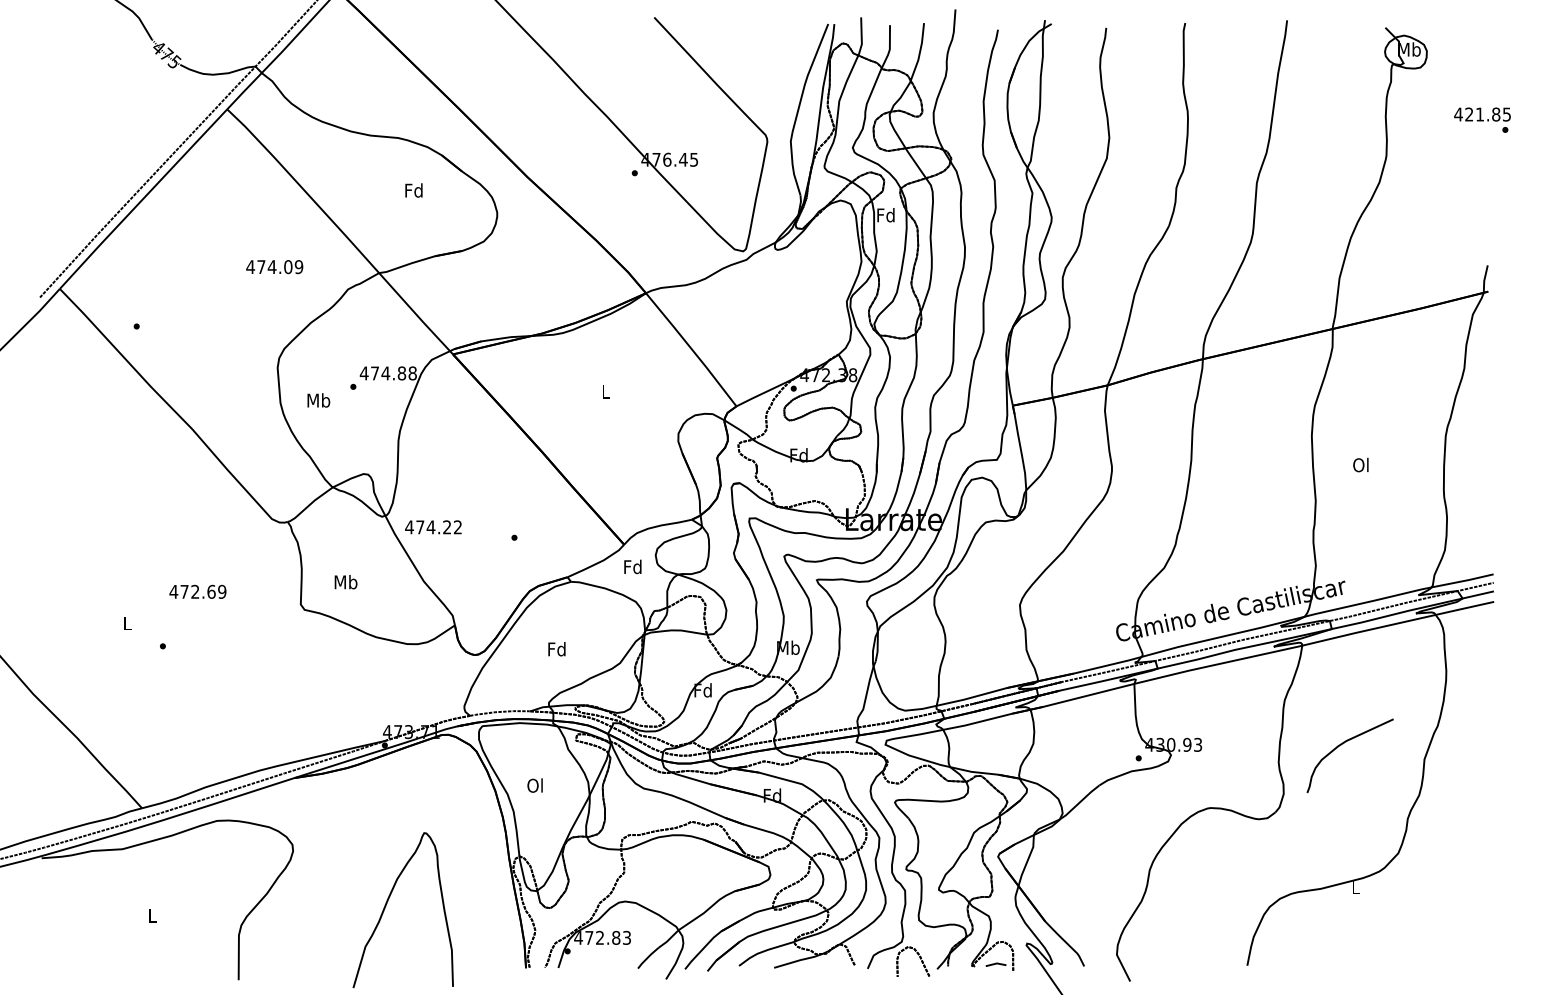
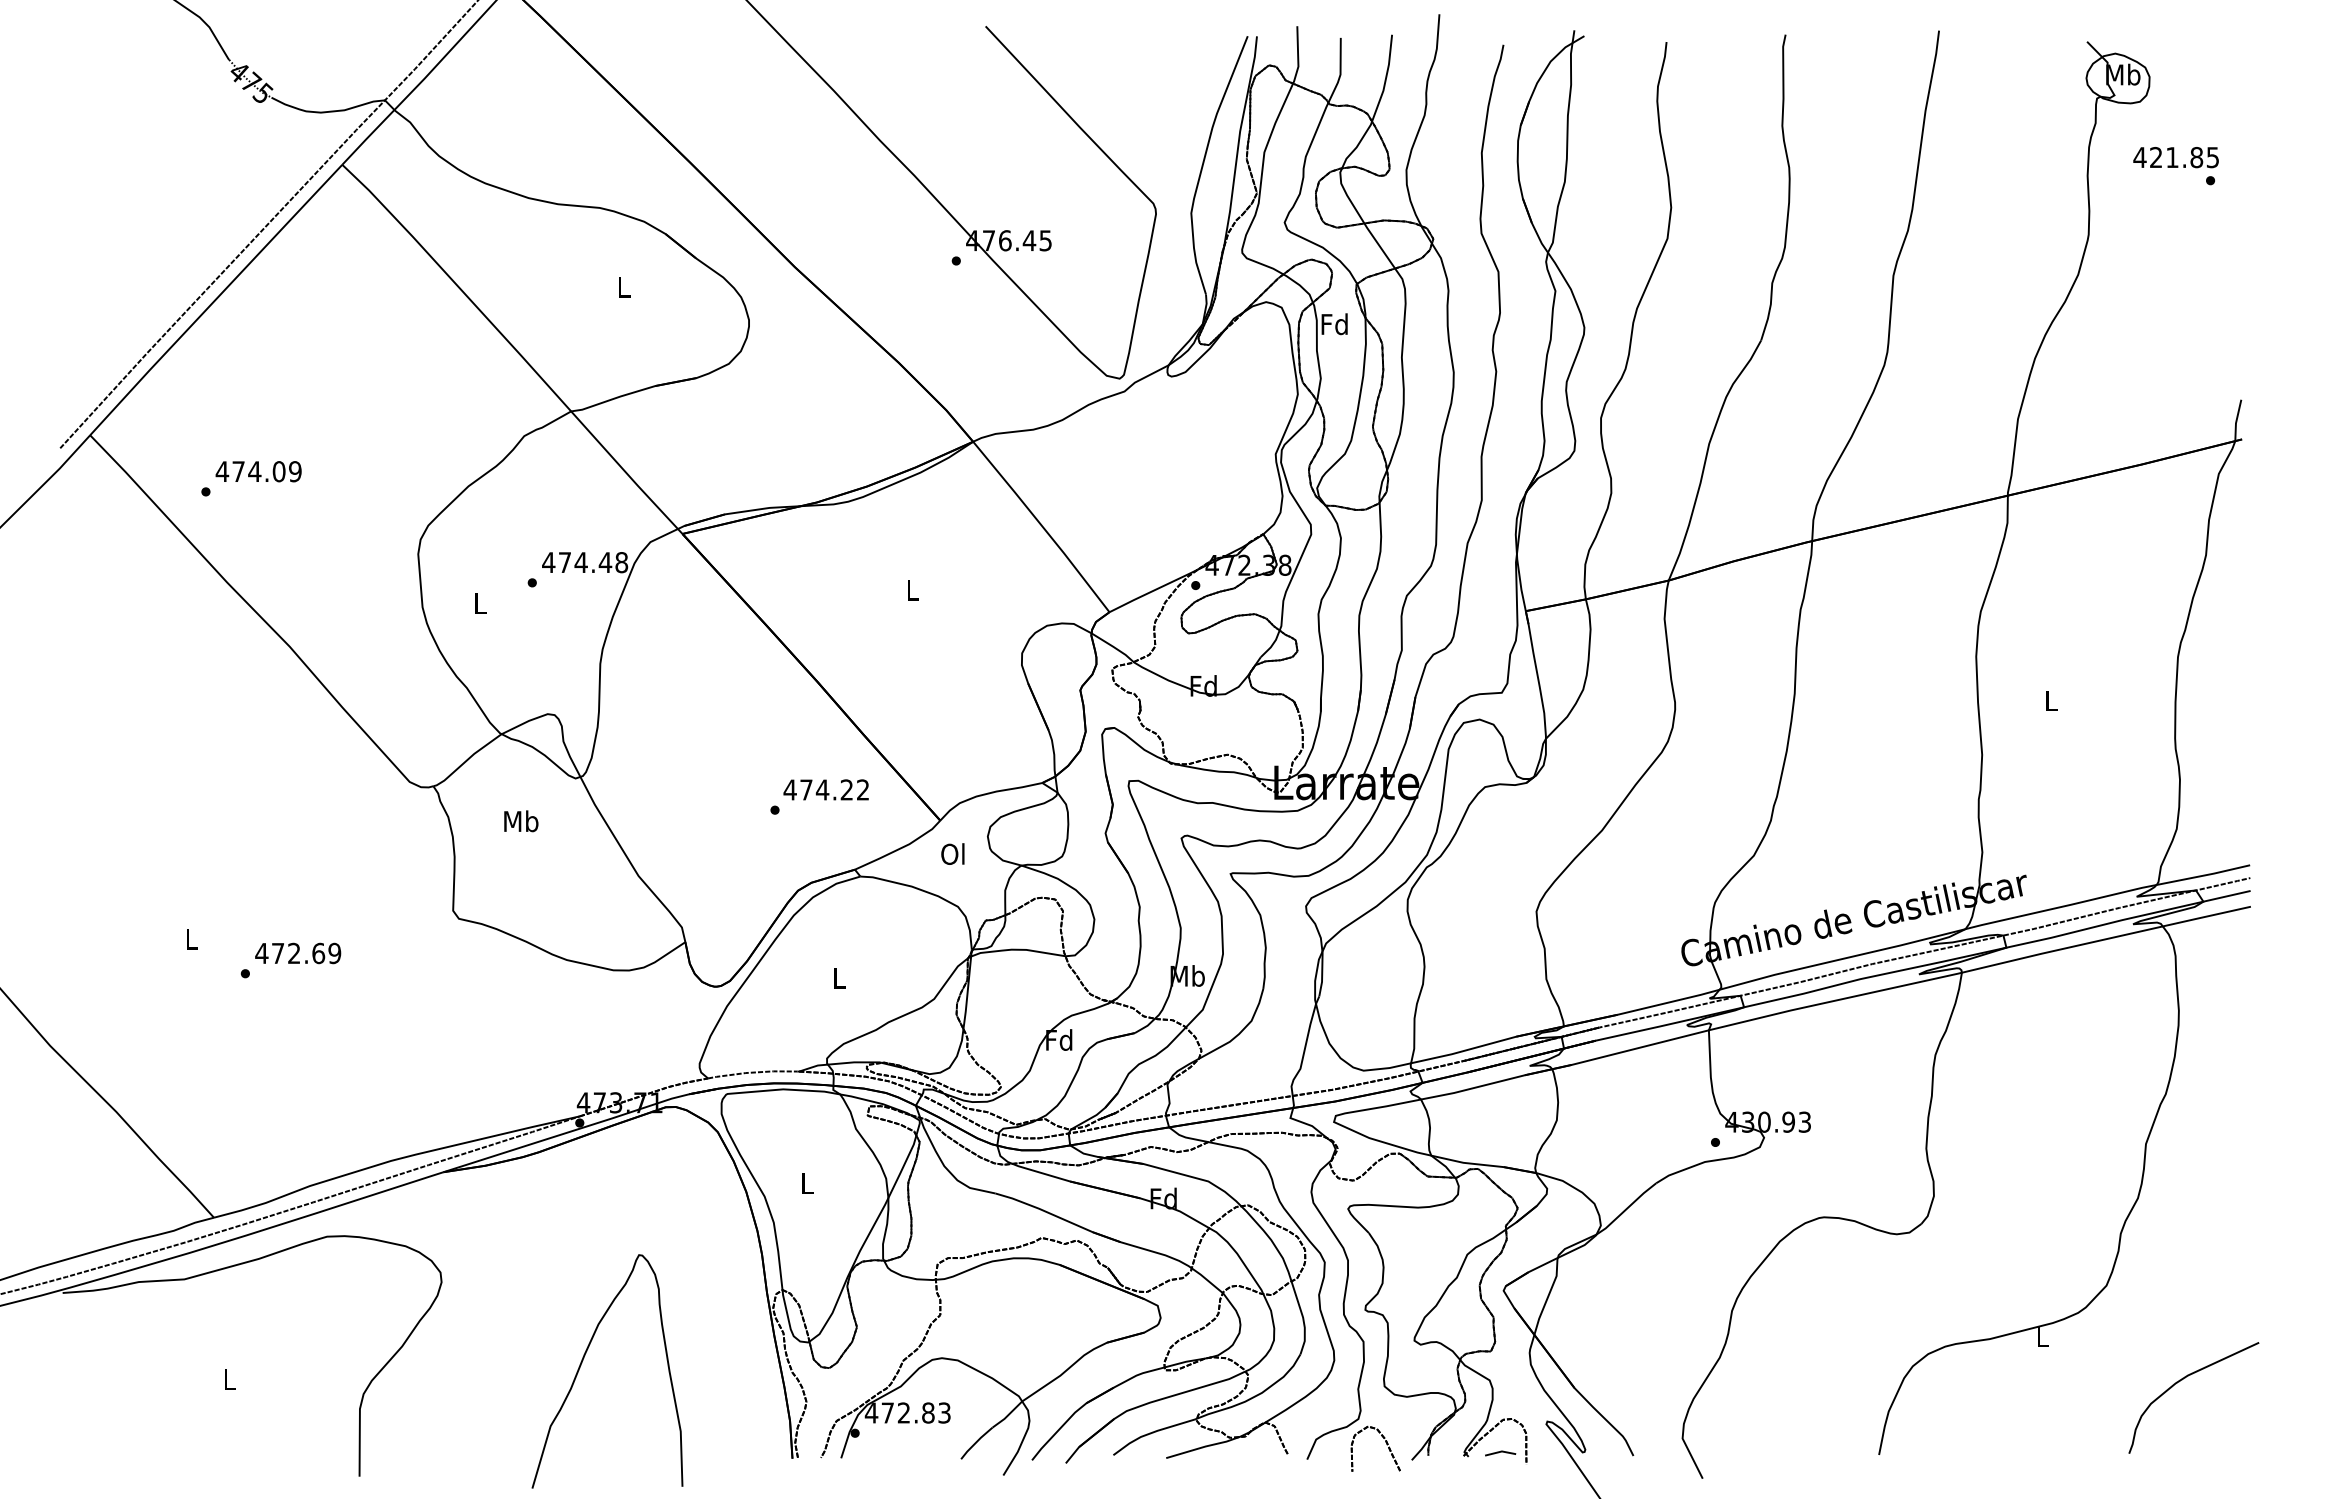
text: (1482, 119) -> (2176, 164), moved
text: (413, 190) -> (622, 287), Fd -> L
text: (274, 267) -> (258, 472), moved
text: (401, 373) -> (604, 562), 474.88 -> 474.48
text: (318, 400) -> (479, 603), Mb -> L
text: (1360, 464) -> (2049, 699), Ol -> L
text: (433, 527) -> (826, 790), moved
text: (632, 566) -> (952, 853), Fd -> Ol
text: (345, 582) -> (520, 821), moved
text: (197, 591) -> (297, 952), moved
text: (556, 649) -> (838, 978), Fd -> L
curve: (1341, 745) -> (2180, 1382), moved
text: (534, 785) -> (805, 1183), Ol -> L

